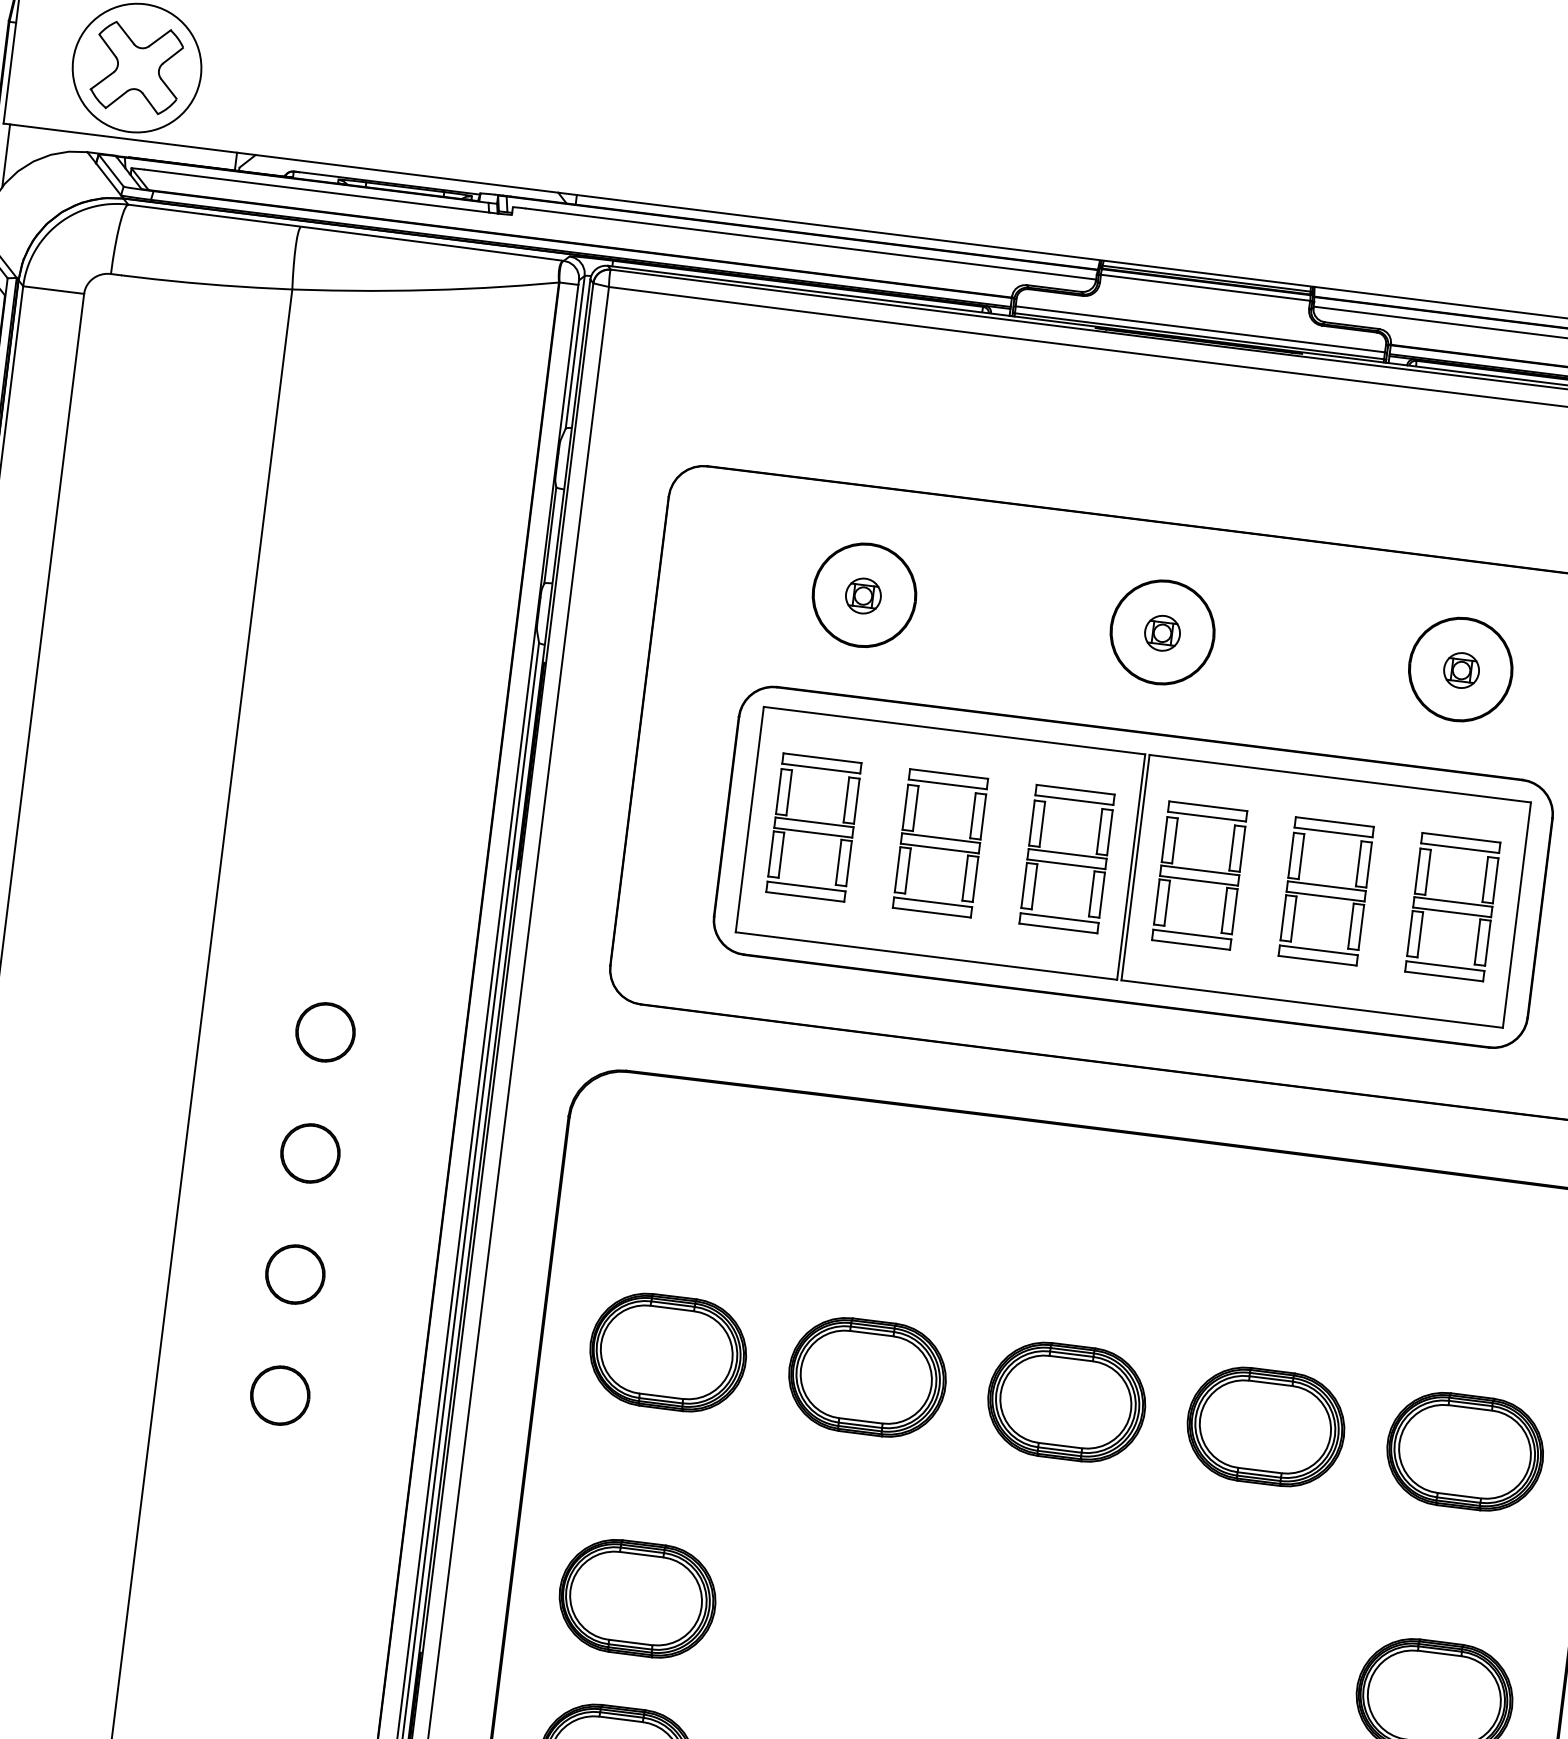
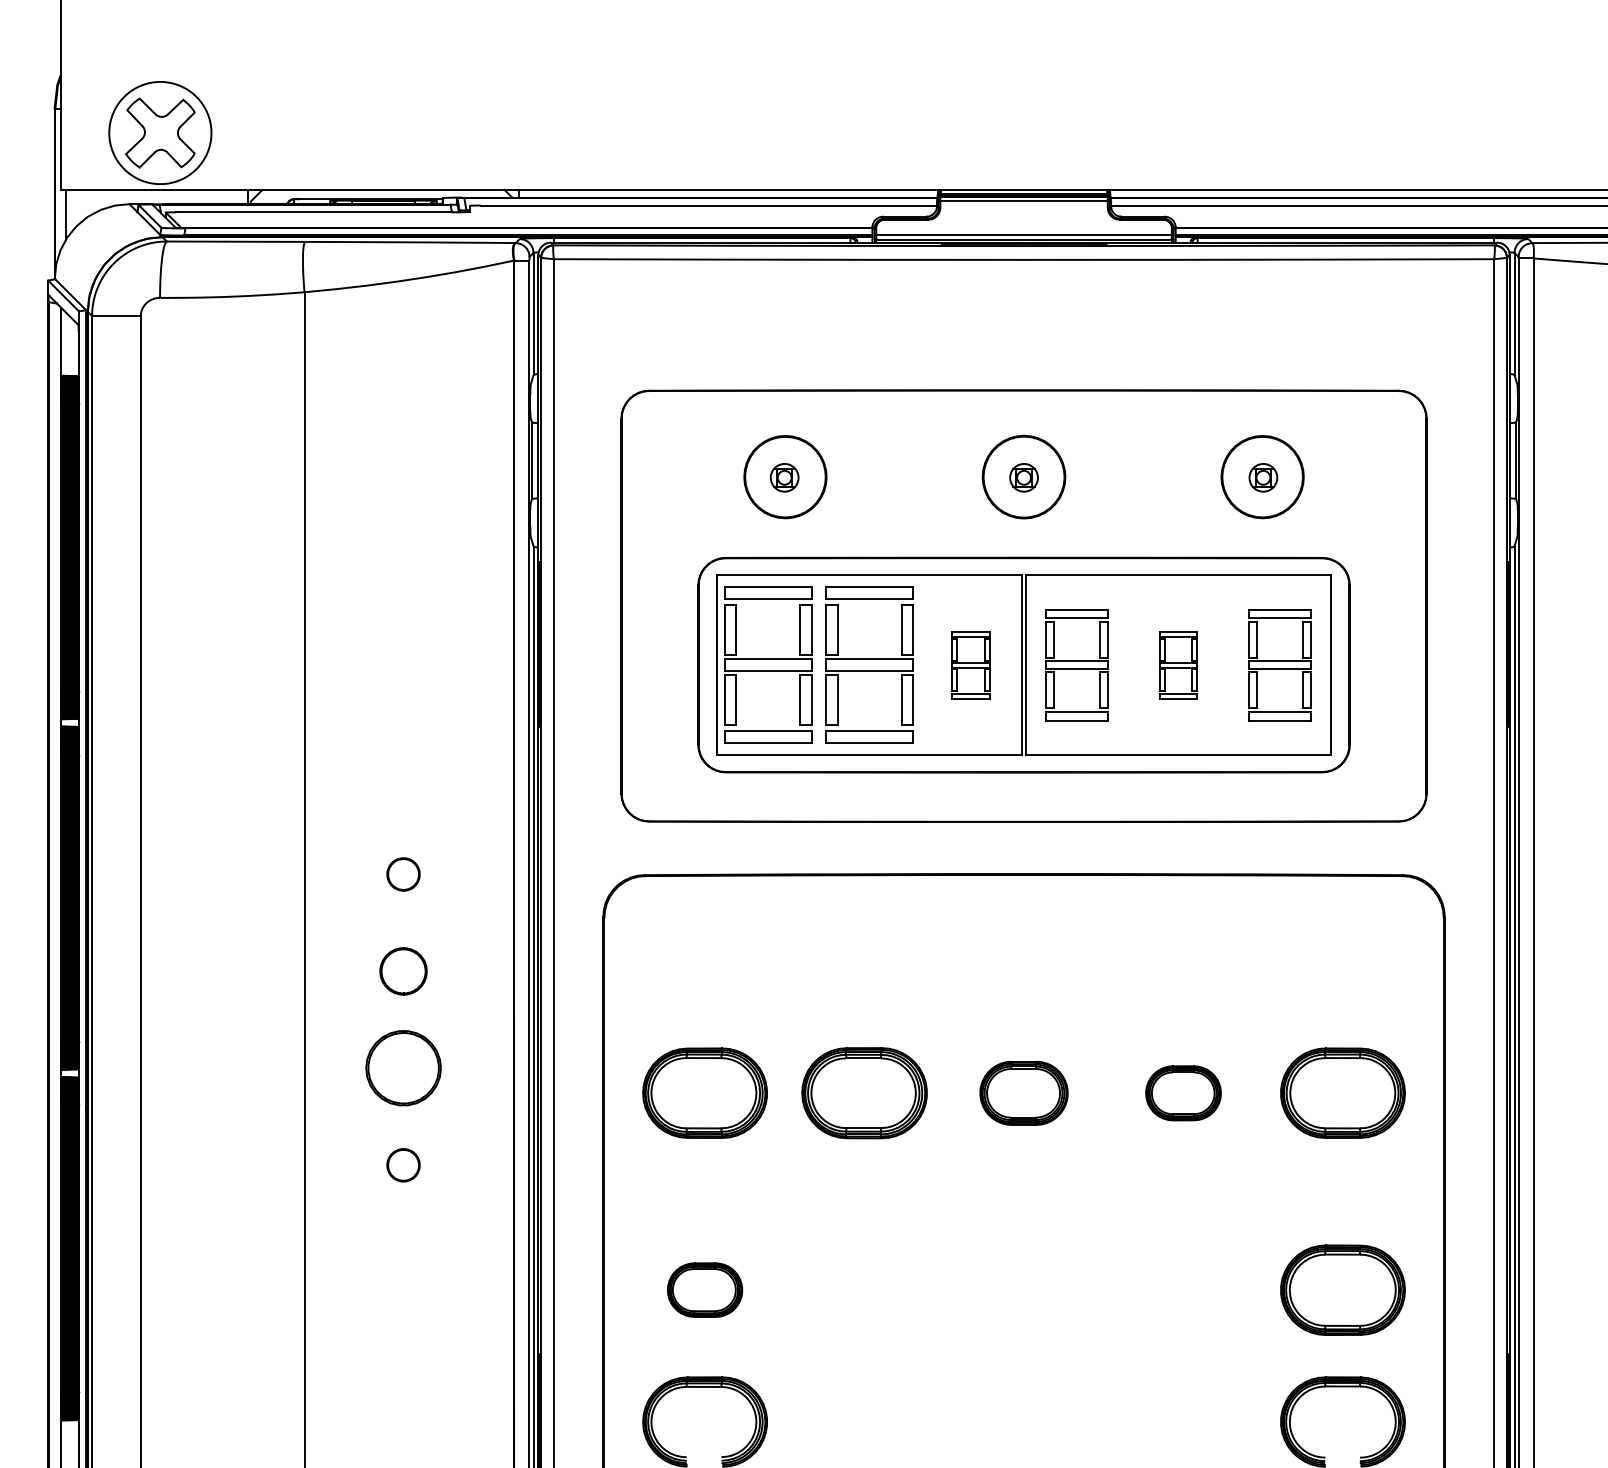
part: (814, 828) -> (768, 665), size x1.4
part: (940, 843) -> (869, 665), size x1.4
part: (1066, 859) -> (970, 665), size x0.6
part: (1326, 891) -> (1178, 665), size x0.6
part: (325, 1032) -> (403, 874), size x0.7
part: (295, 1274) -> (403, 1068), size x1.6
part: (280, 1395) -> (403, 1165), size x0.7
part: (1066, 1402) -> (1023, 1093), size x0.7
part: (1265, 1427) -> (1183, 1093), size x0.6
part: (636, 1597) -> (704, 1289), size x0.6

